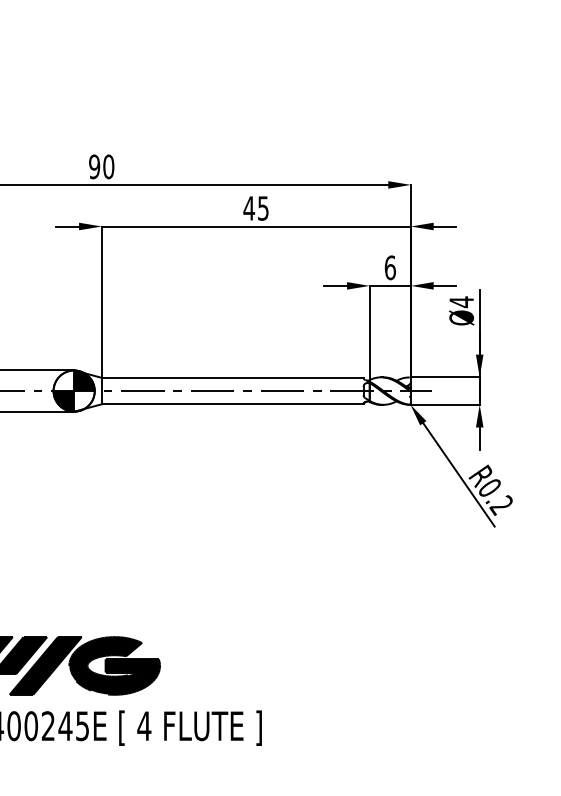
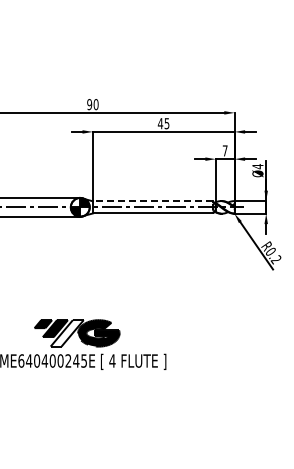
text: (388, 266) -> (224, 150), 6 -> 7
line: (231, 378) -> (152, 201), solid -> dashed
fill: (44, 666) -> (66, 333), removed

